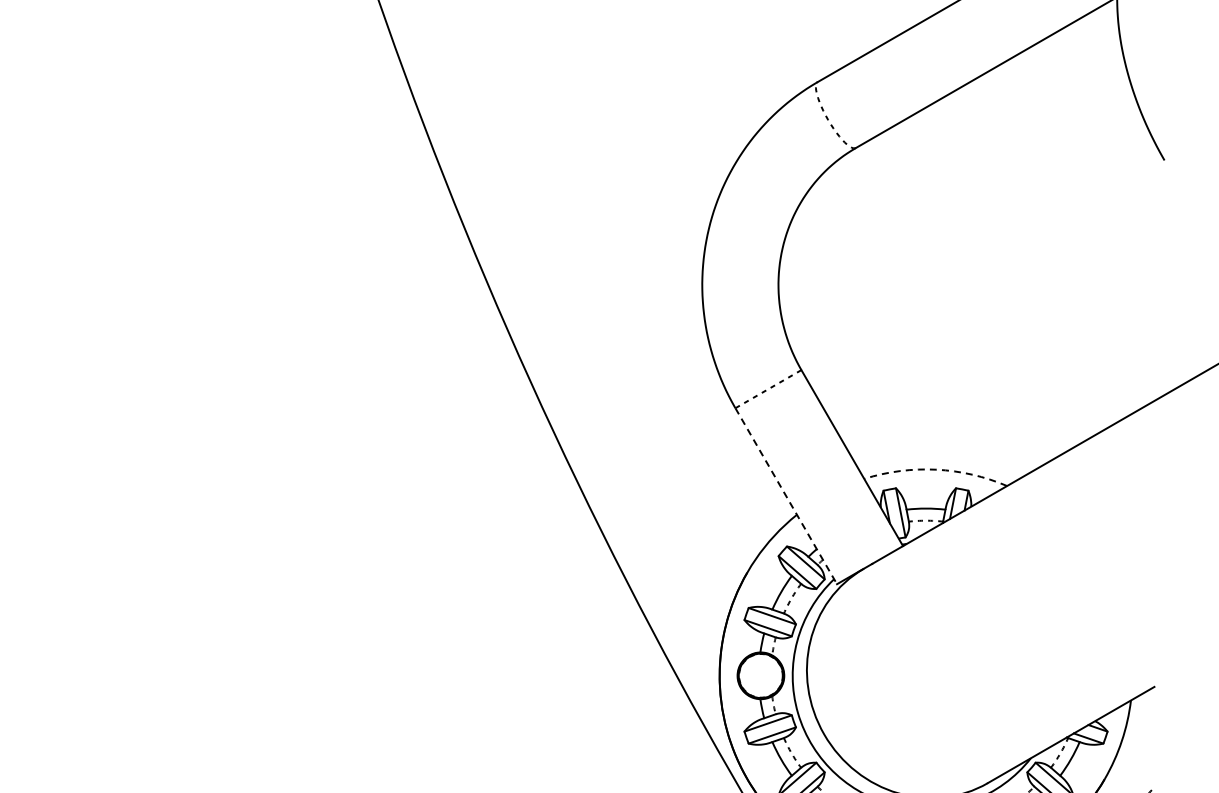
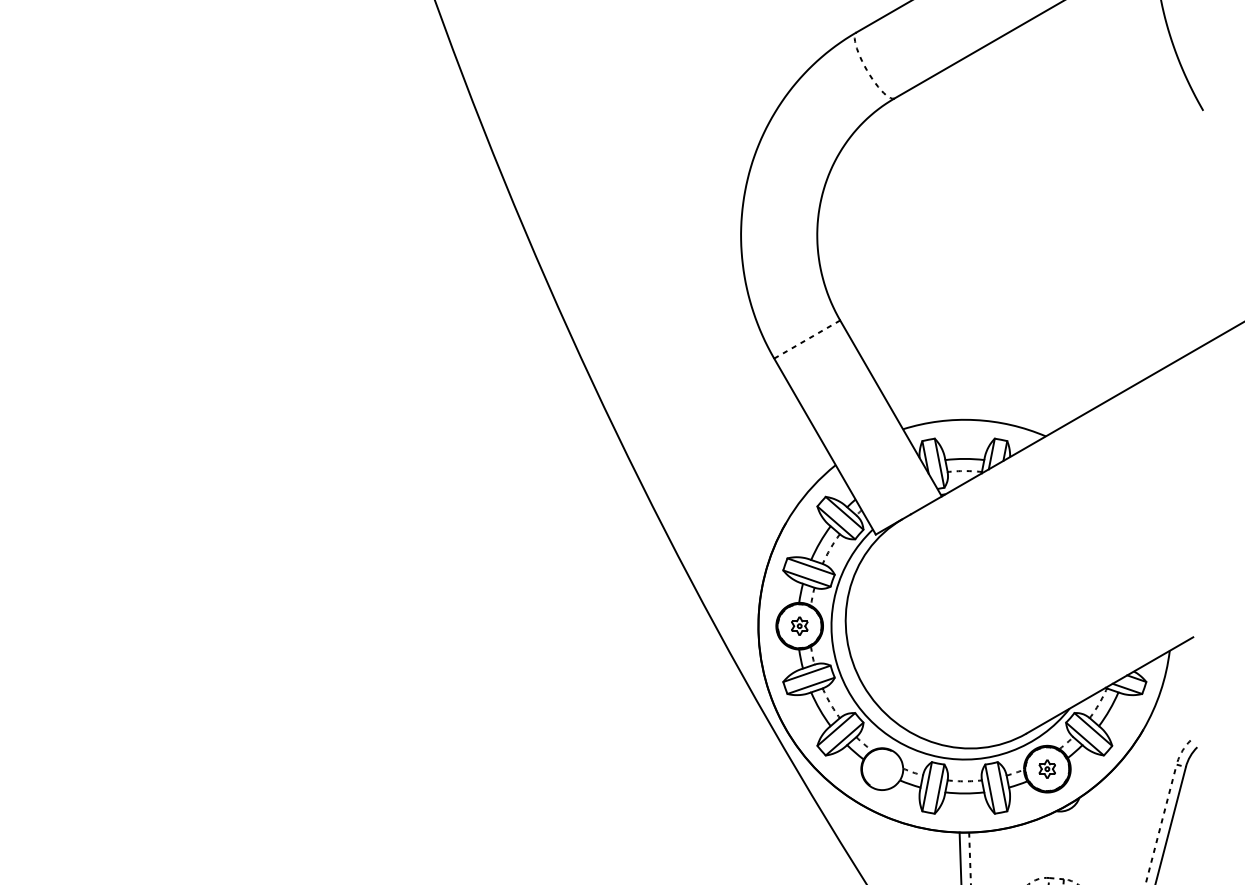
arc: (936, 470) -> (975, 420), dashed -> solid
line: (786, 496) -> (825, 446), dashed -> solid
part: (760, 675) -> (799, 625), added

